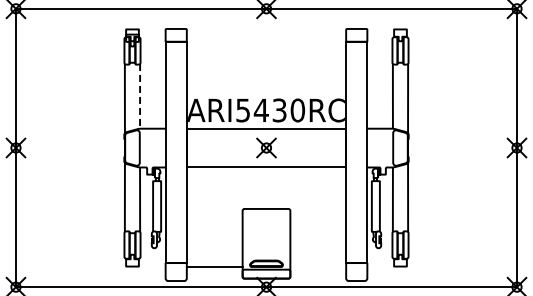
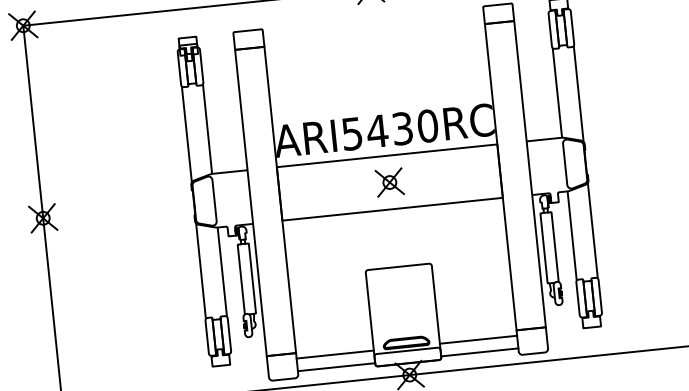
line: (140, 96) -> (208, 129), dashed -> solid
line: (318, 266) -> (478, 339), added
line: (214, 276) -> (336, 367), added
line: (318, 276) -> (480, 352), added

